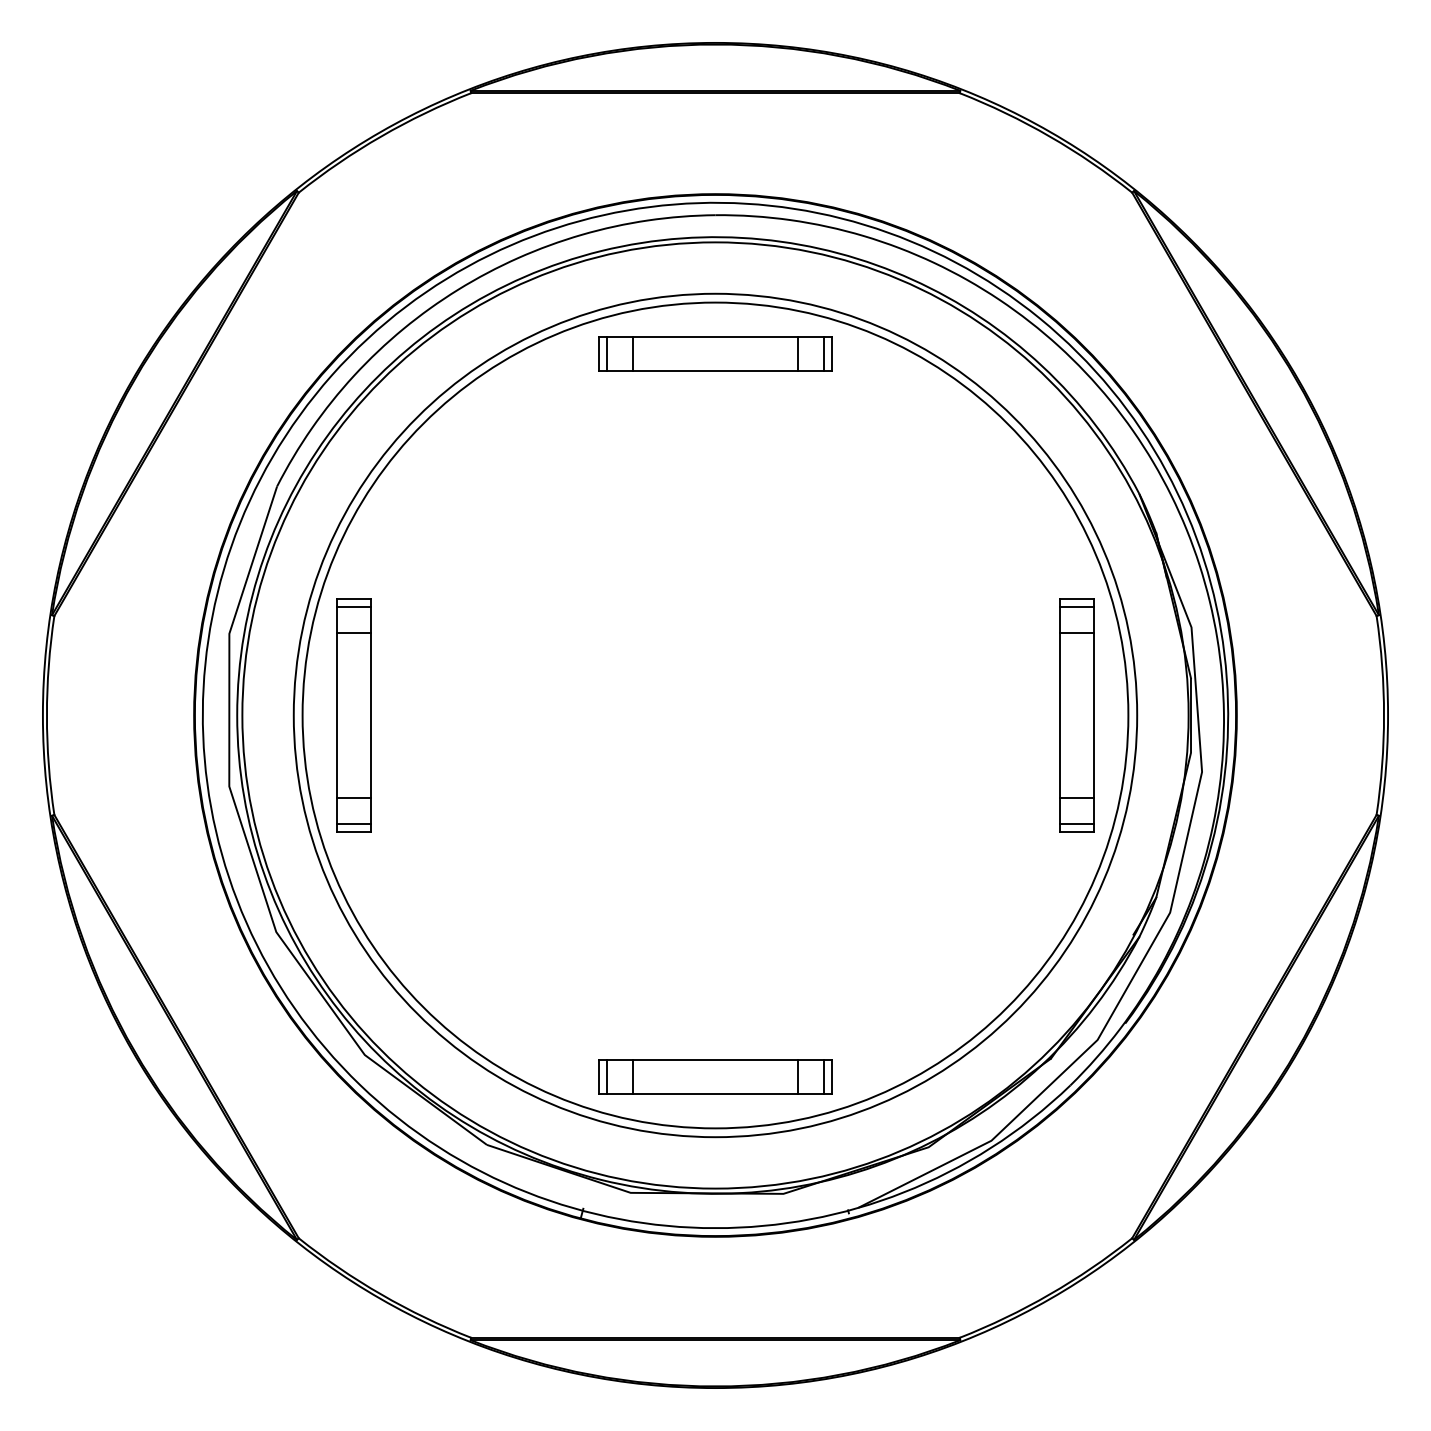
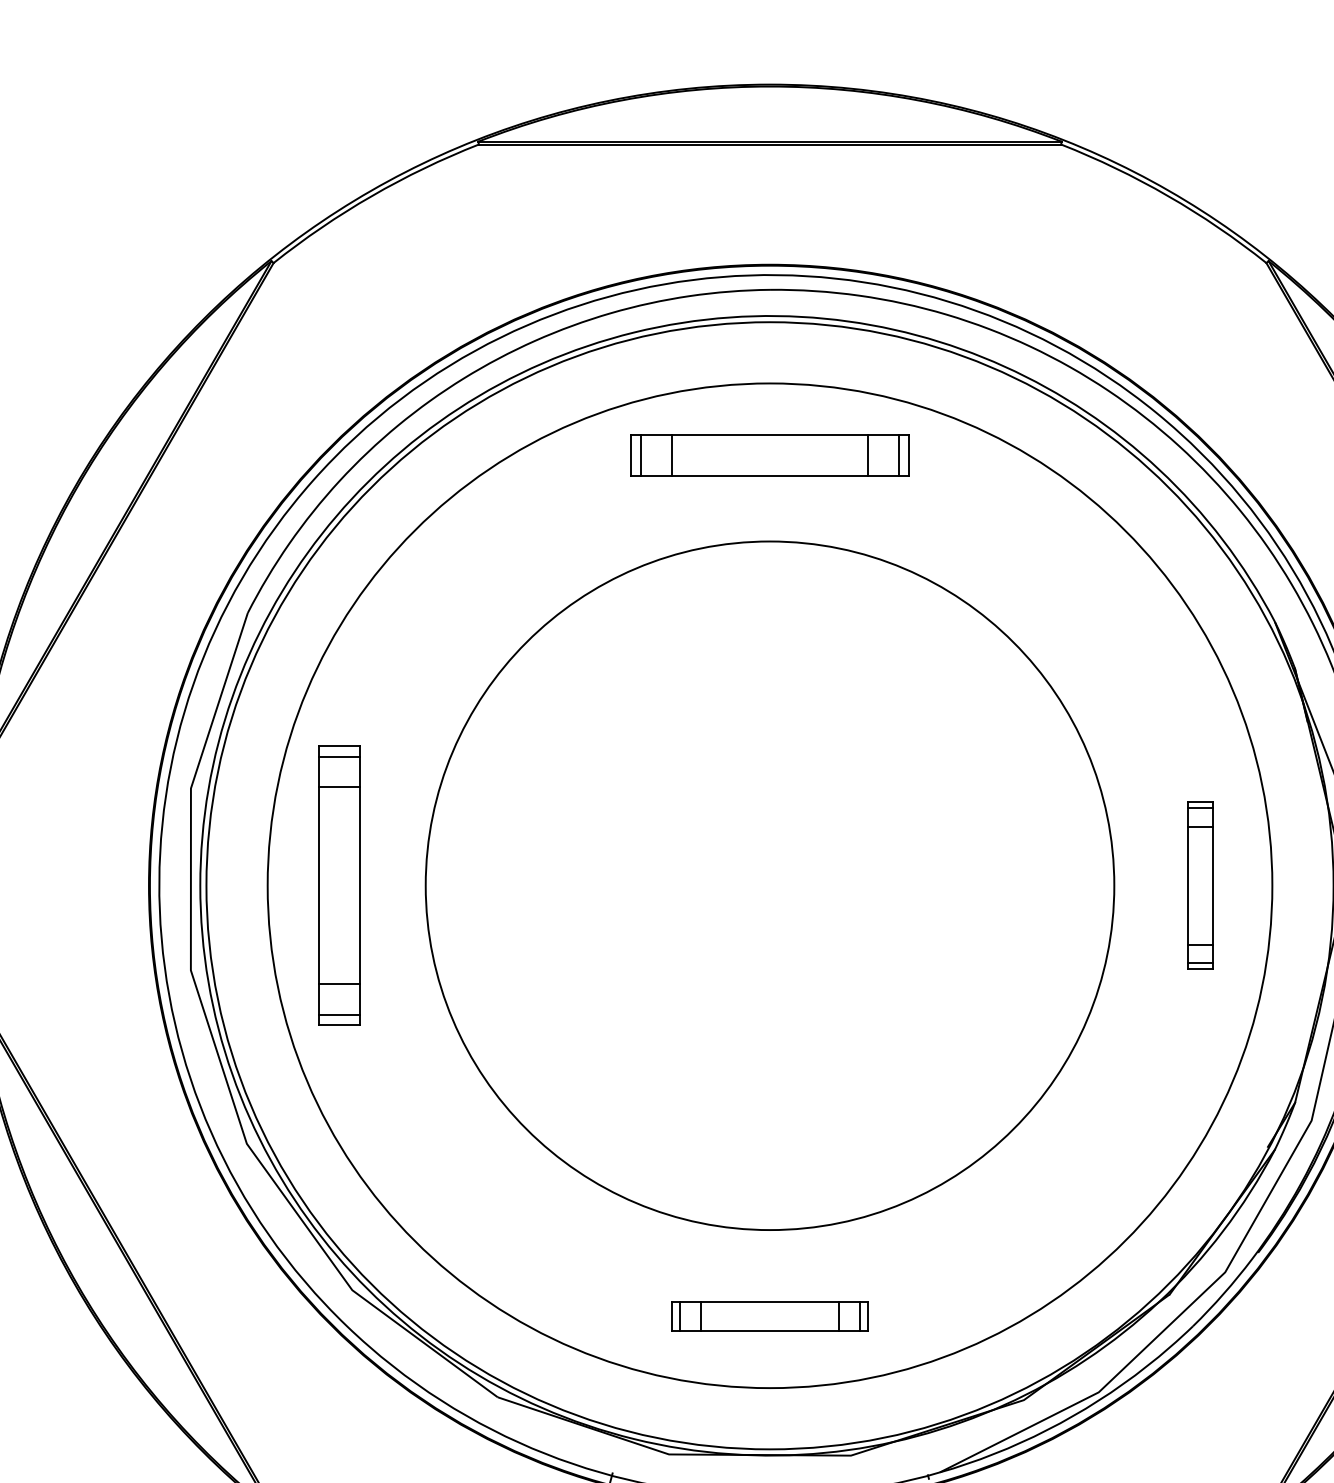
circle: (715, 715) -> (770, 885), size x0.7
part: (1076, 715) -> (1200, 885), size x0.6
part: (715, 1076) -> (770, 1315), size x0.7

